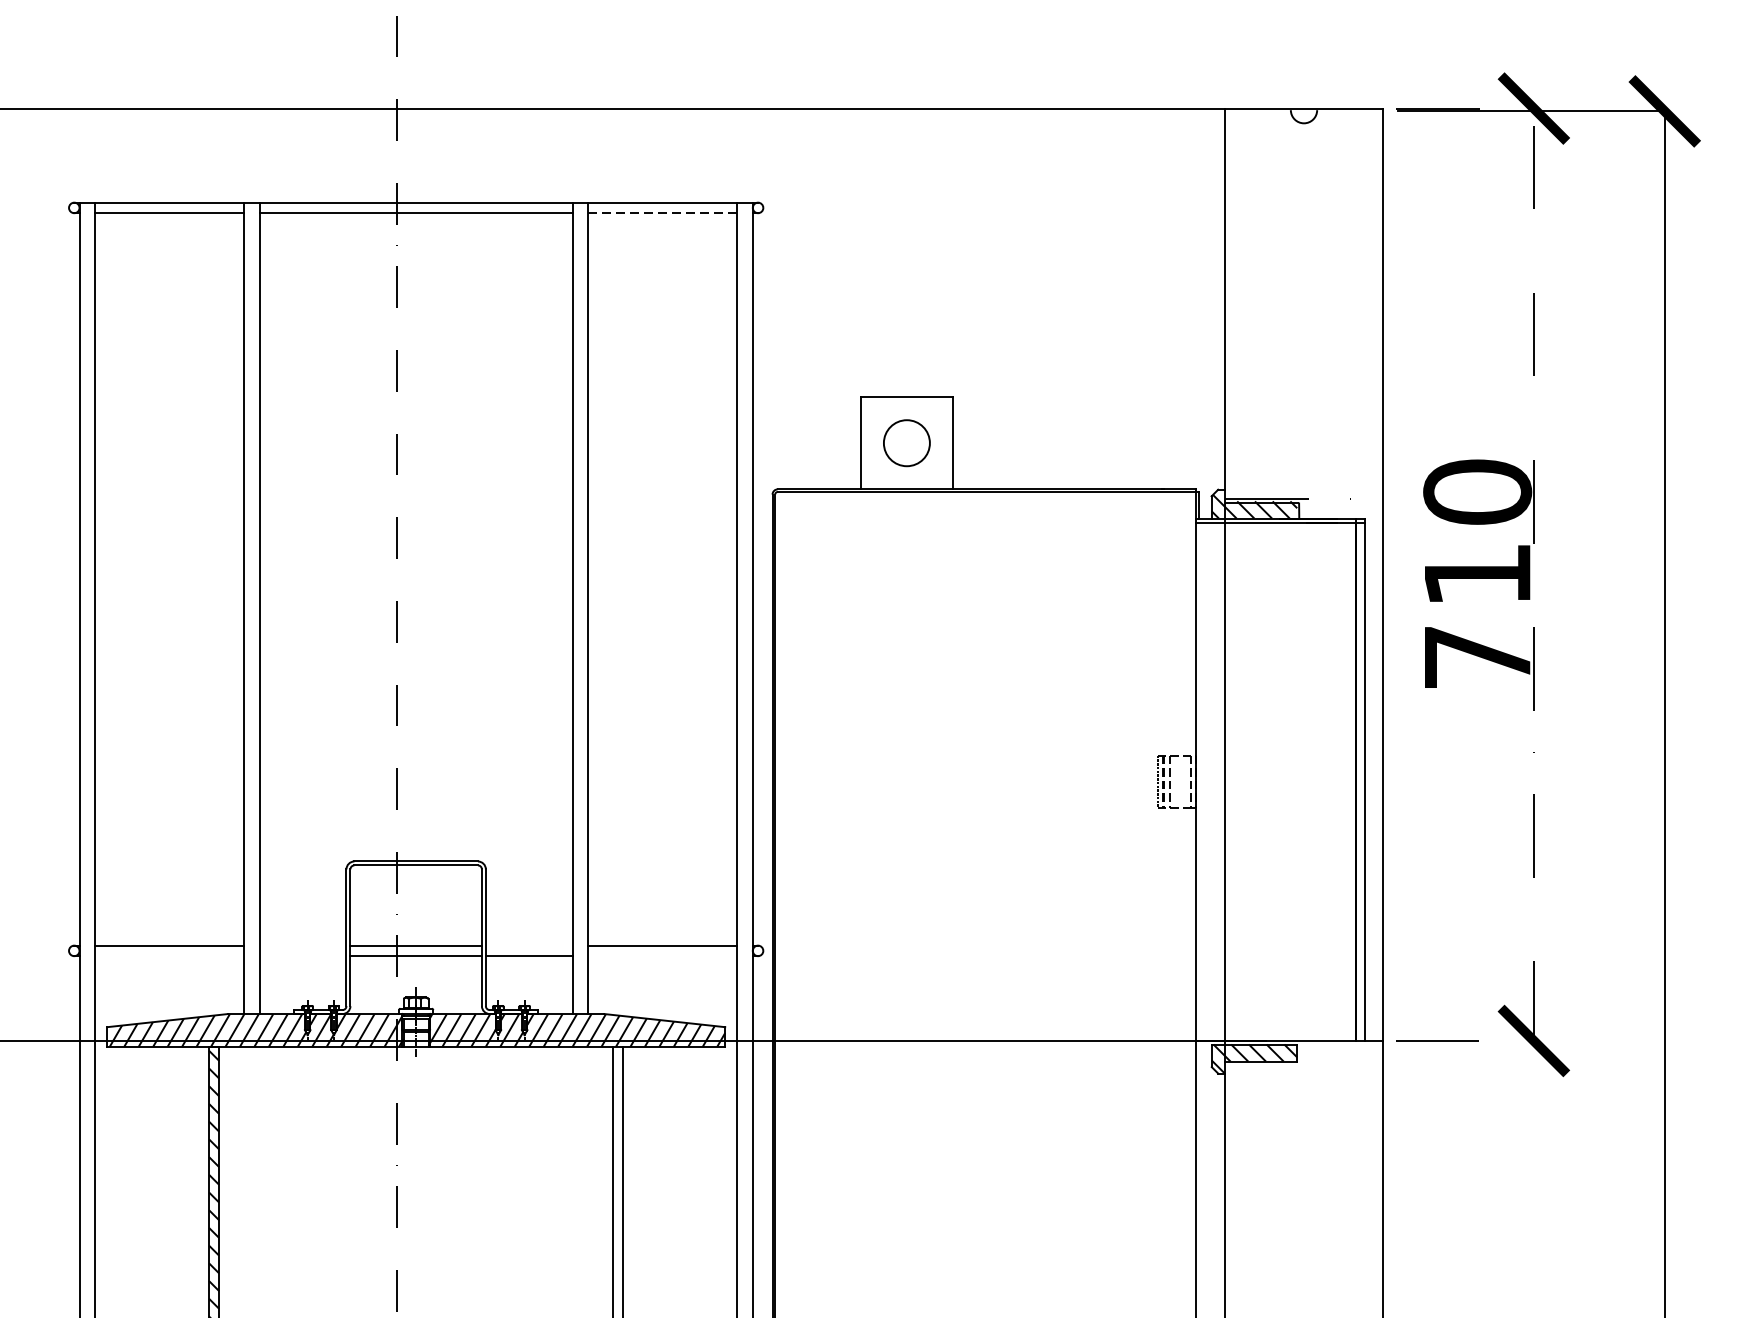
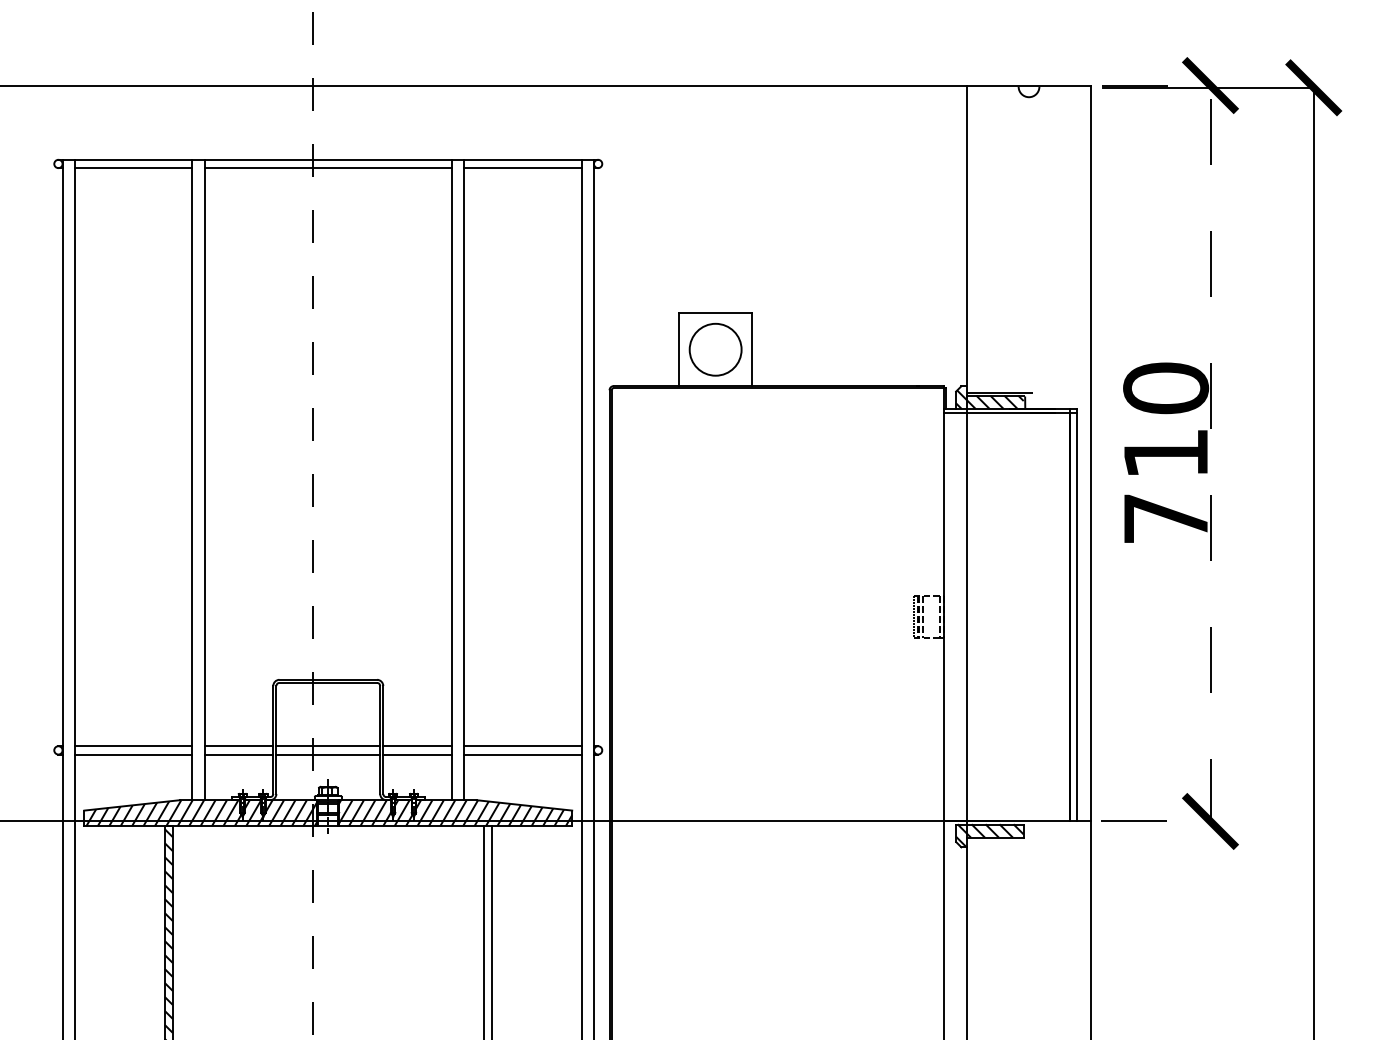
line: (662, 213) -> (522, 168), dashed -> solid
circle: (906, 442) -> (715, 349), size x1.43
line: (302, 945) -> (238, 746), added
line: (529, 945) -> (417, 746), added
line: (169, 956) -> (133, 754), added
line: (302, 956) -> (238, 754), added
line: (662, 956) -> (522, 754), added

